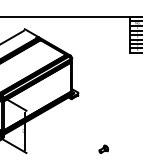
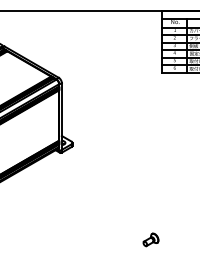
part: (103, 148) -> (150, 238), moved

